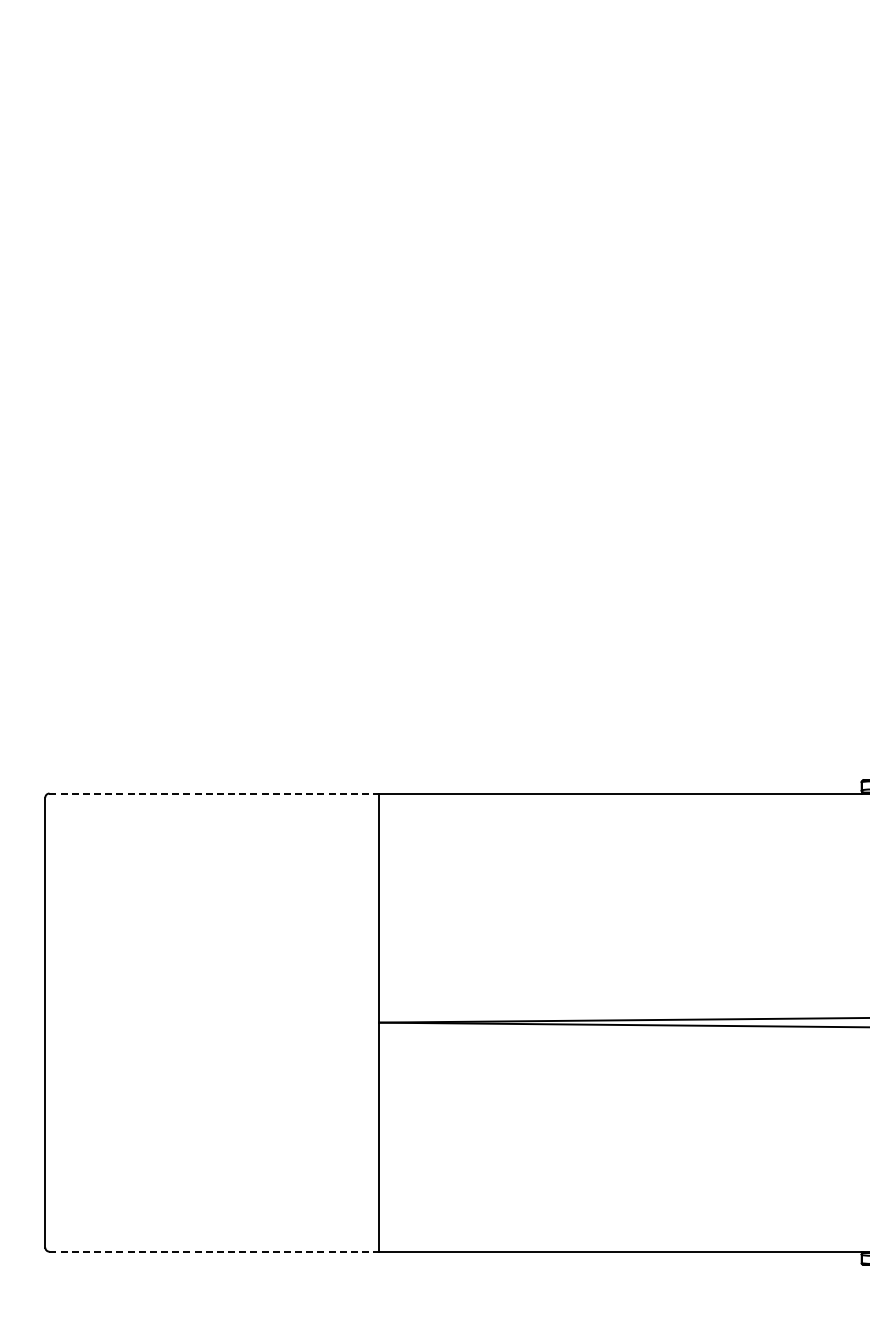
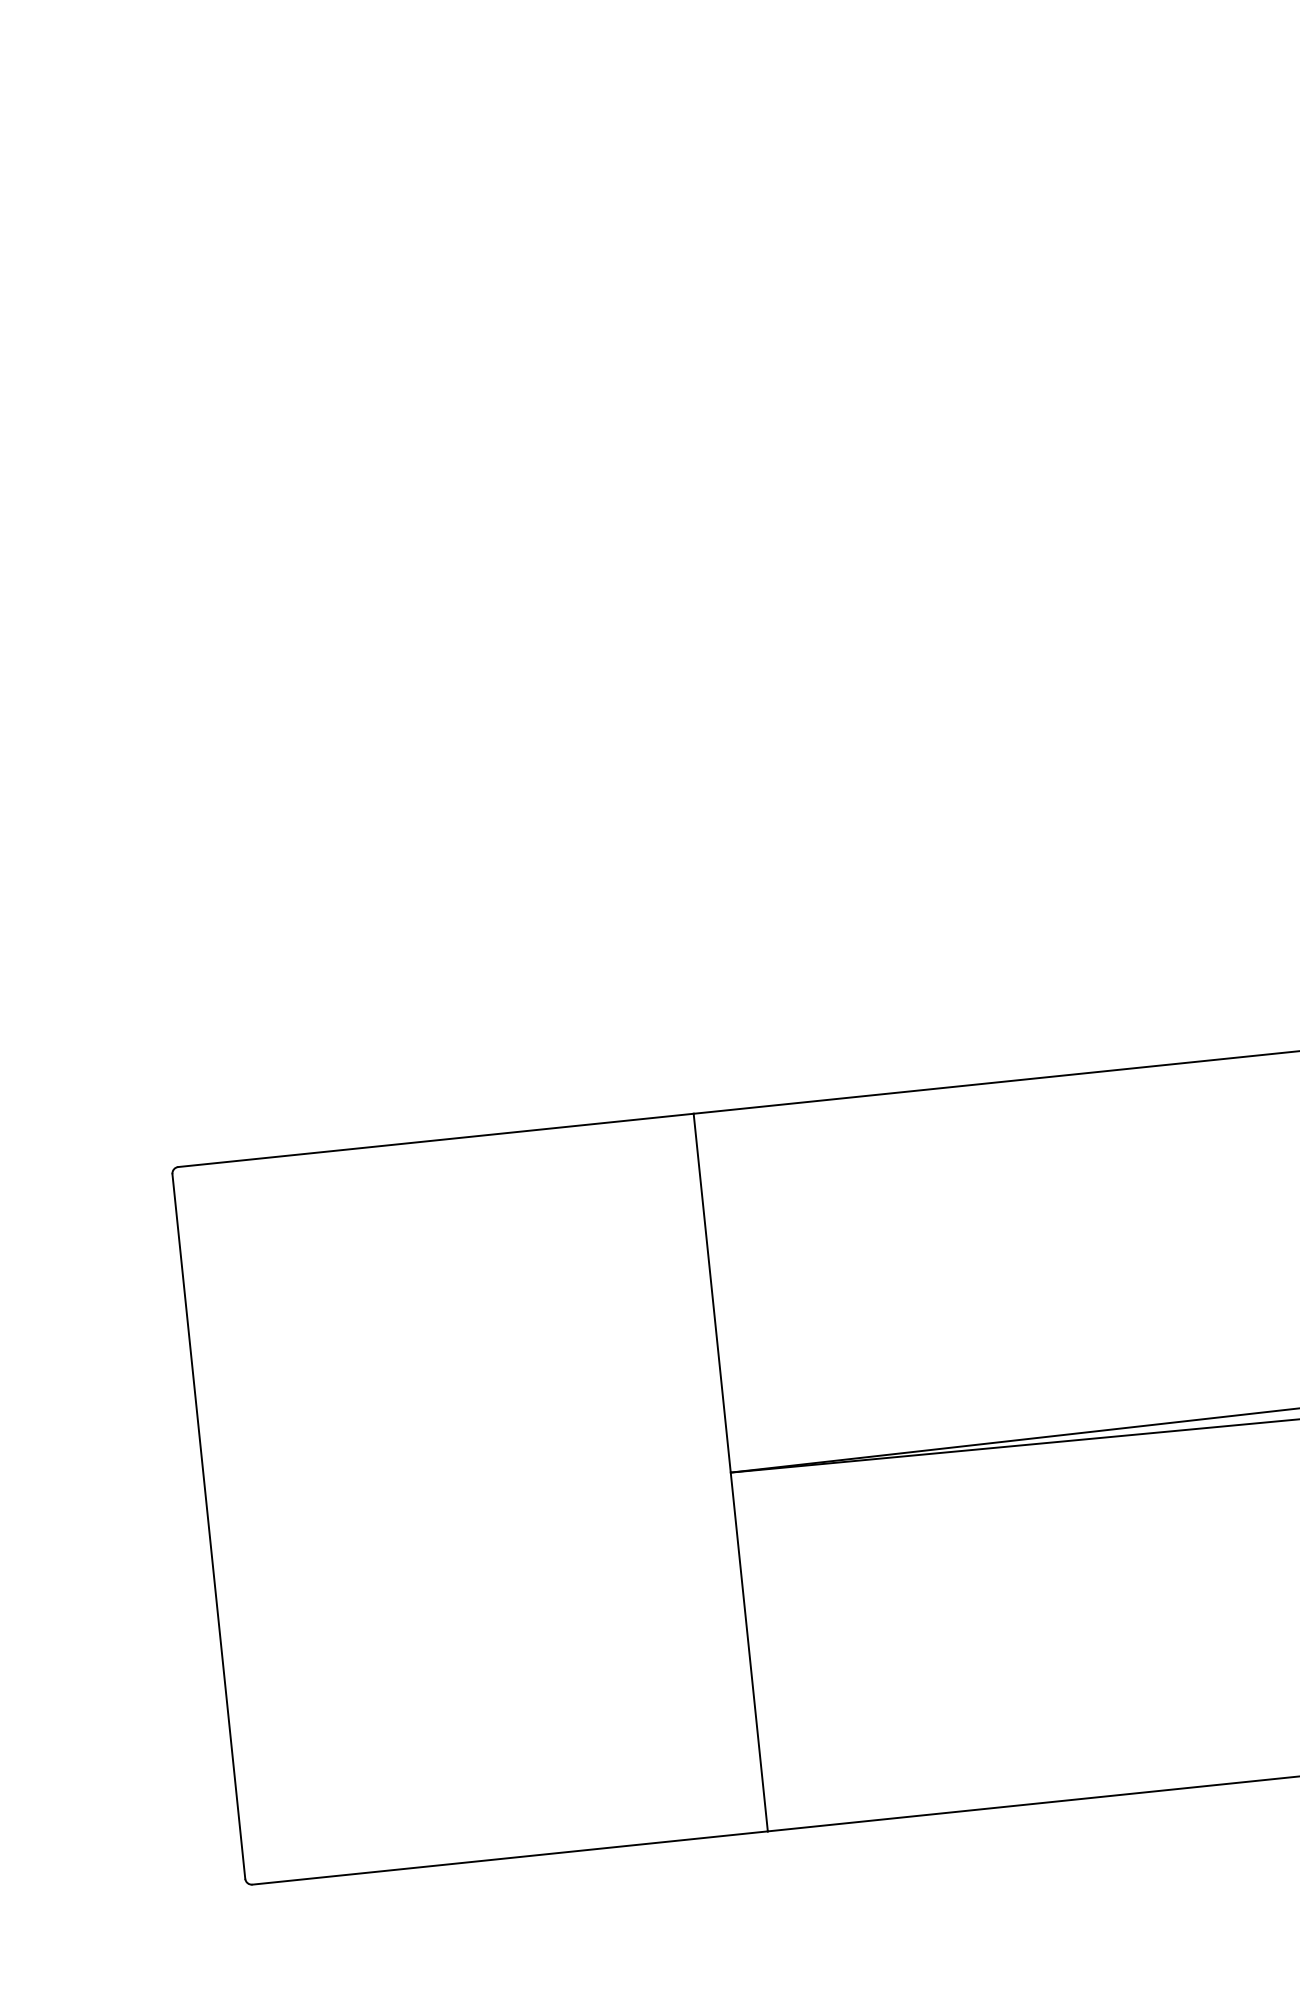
line: (213, 793) -> (435, 1140), dashed -> solid
line: (213, 1251) -> (509, 1857), dashed -> solid

